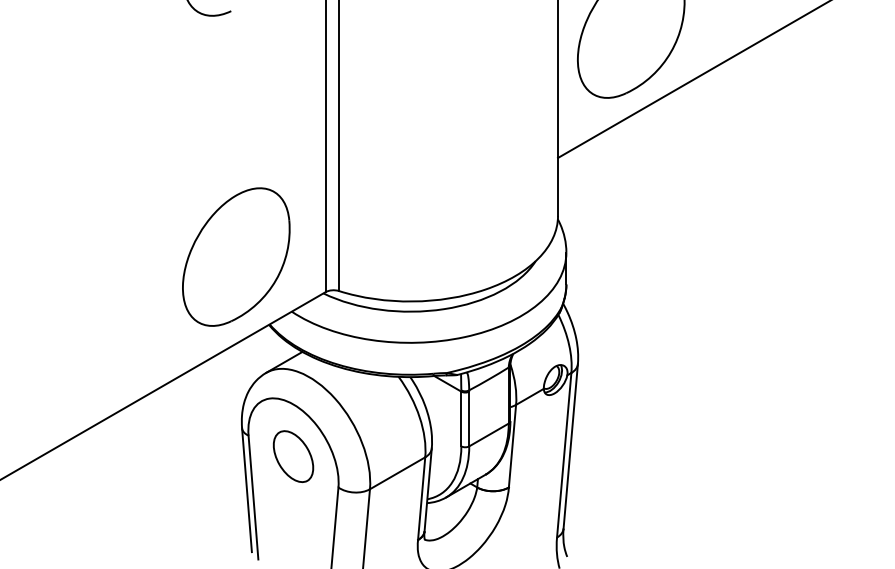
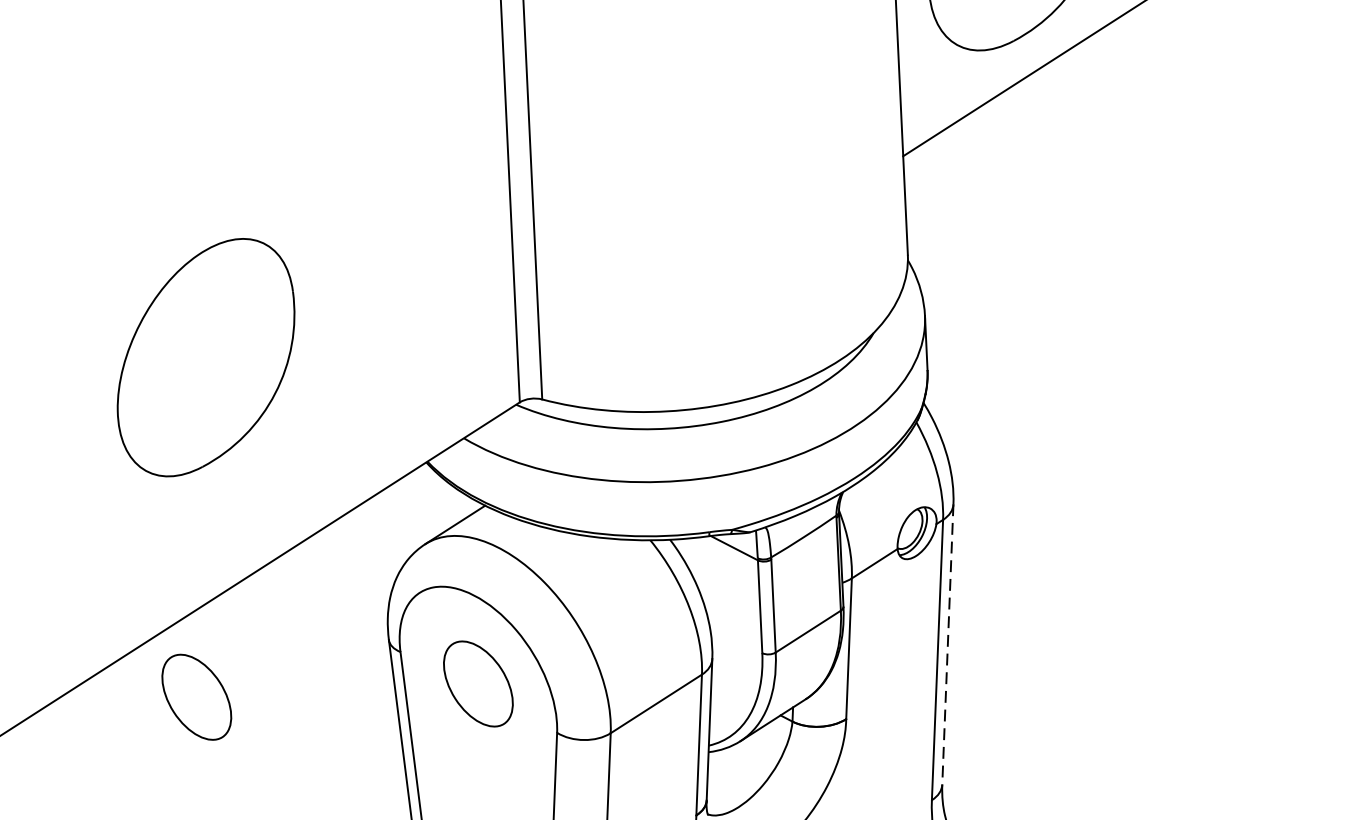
part: (236, 256) -> (206, 356), moved
line: (570, 446) -> (947, 644), solid -> dashed
part: (127, 456) -> (196, 697), added

